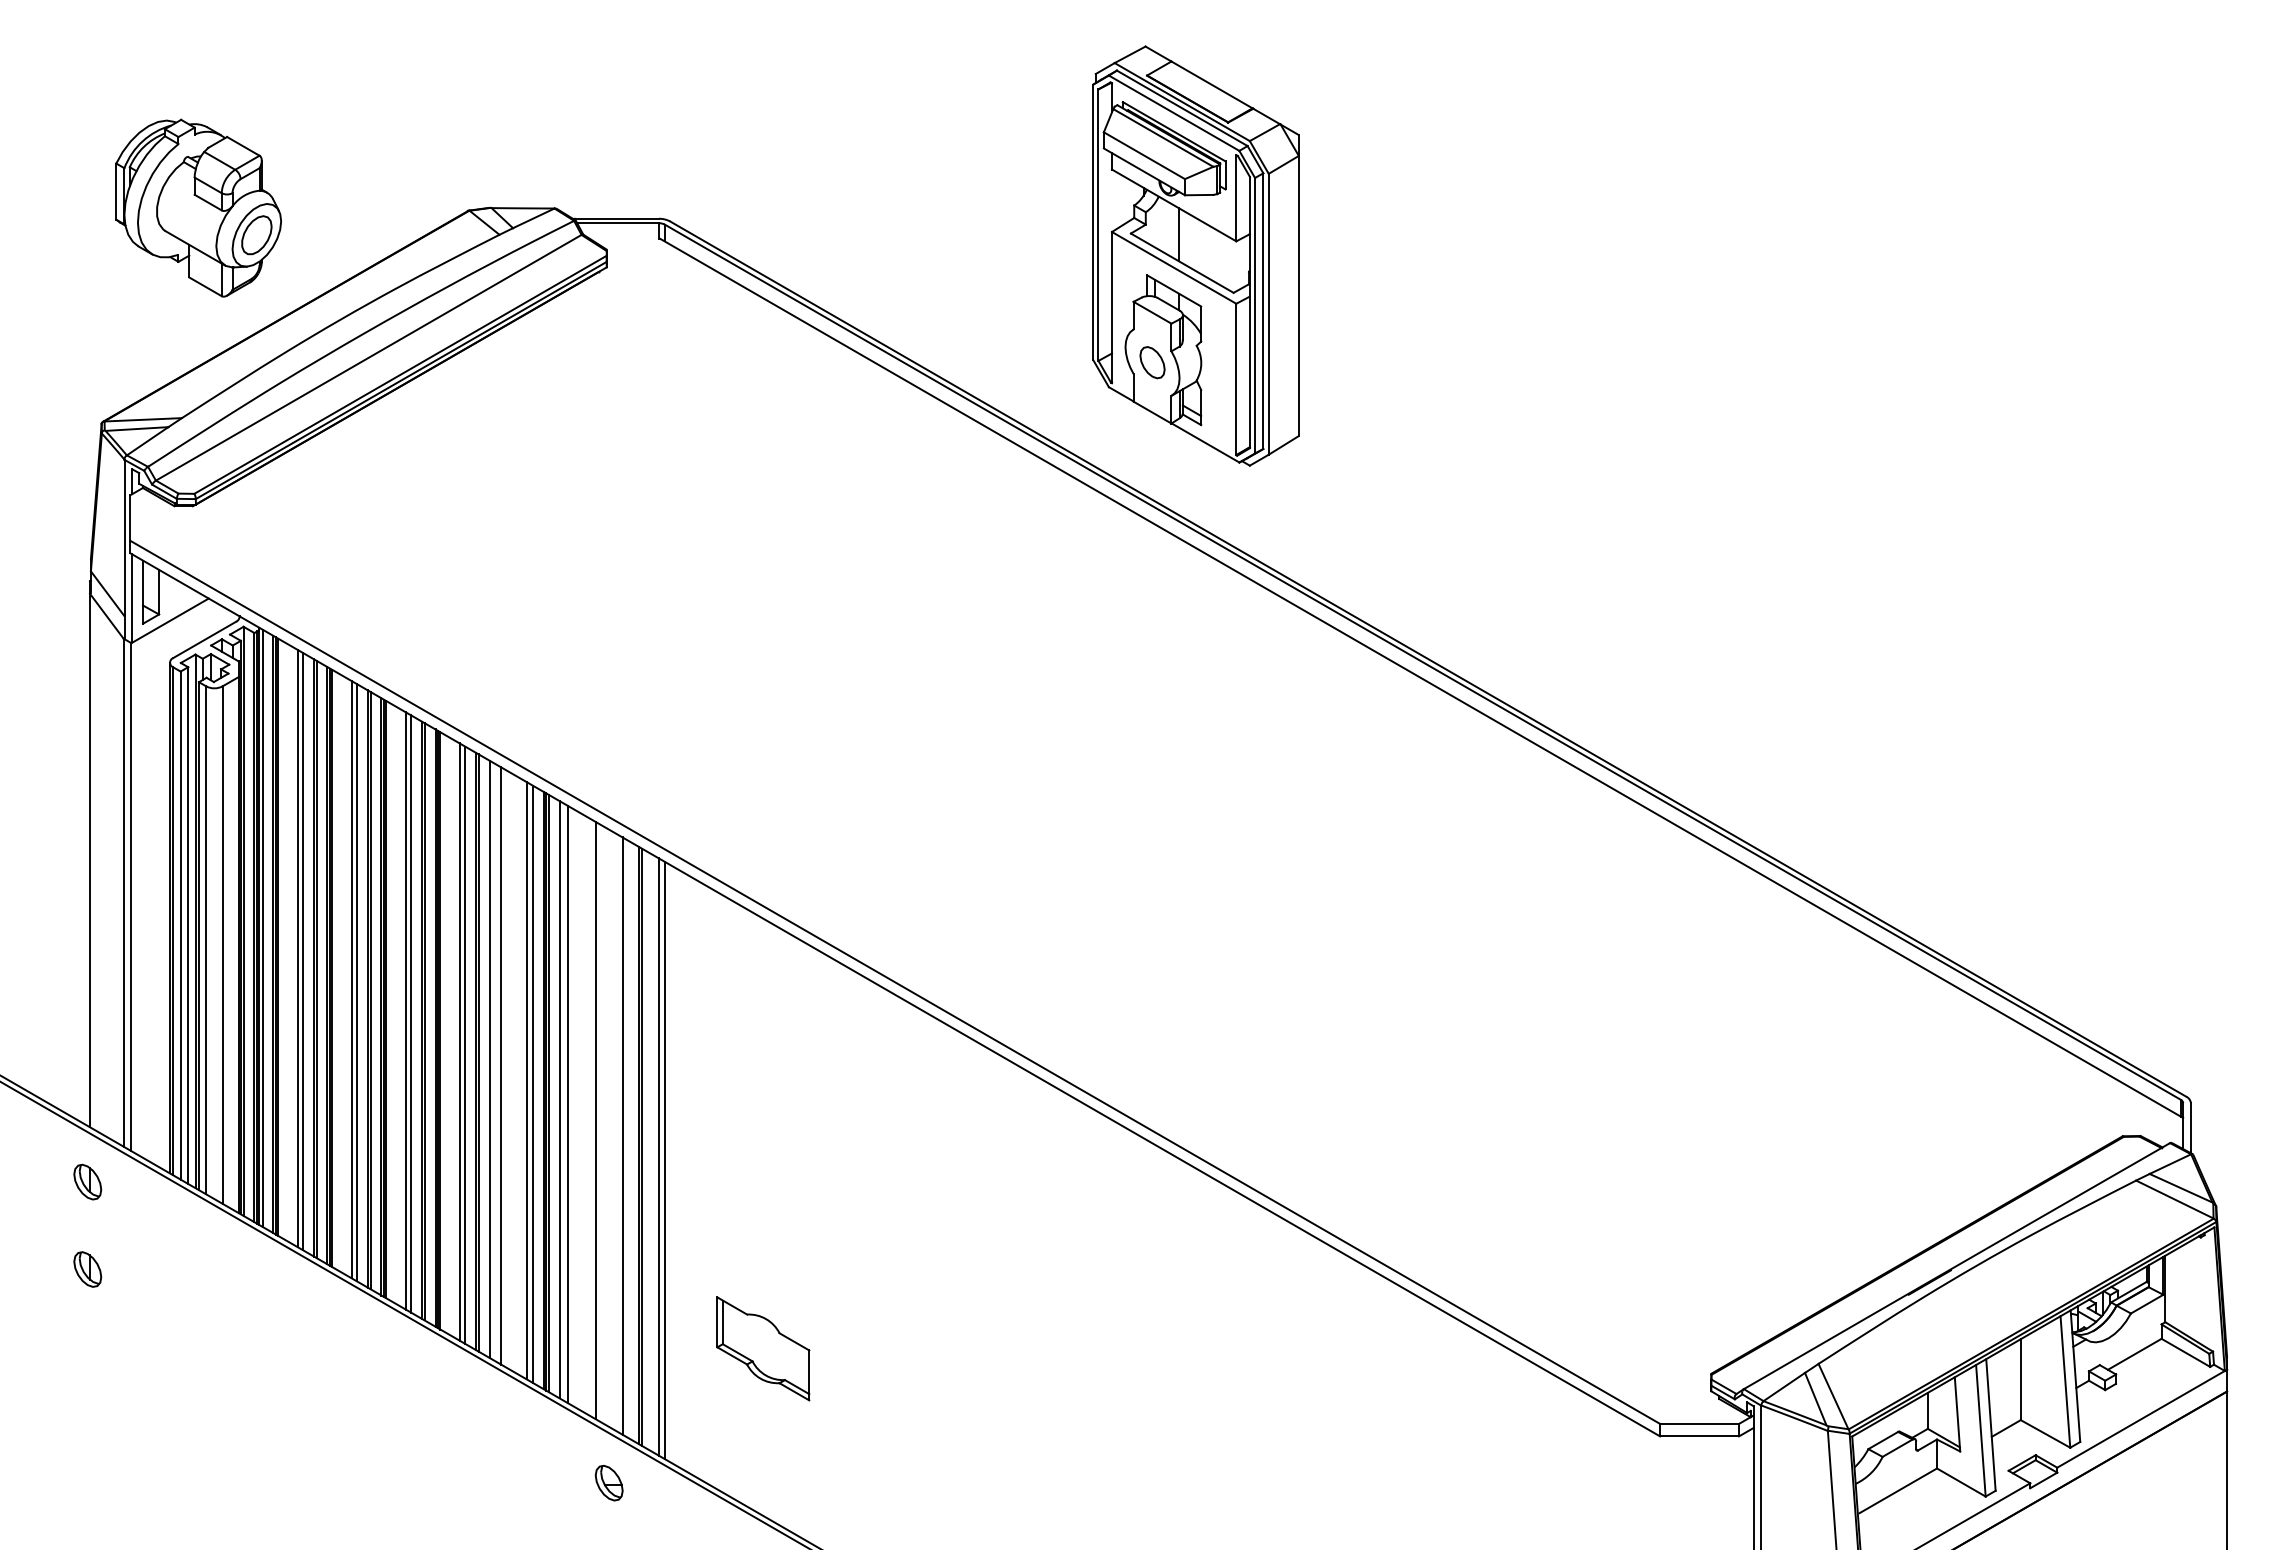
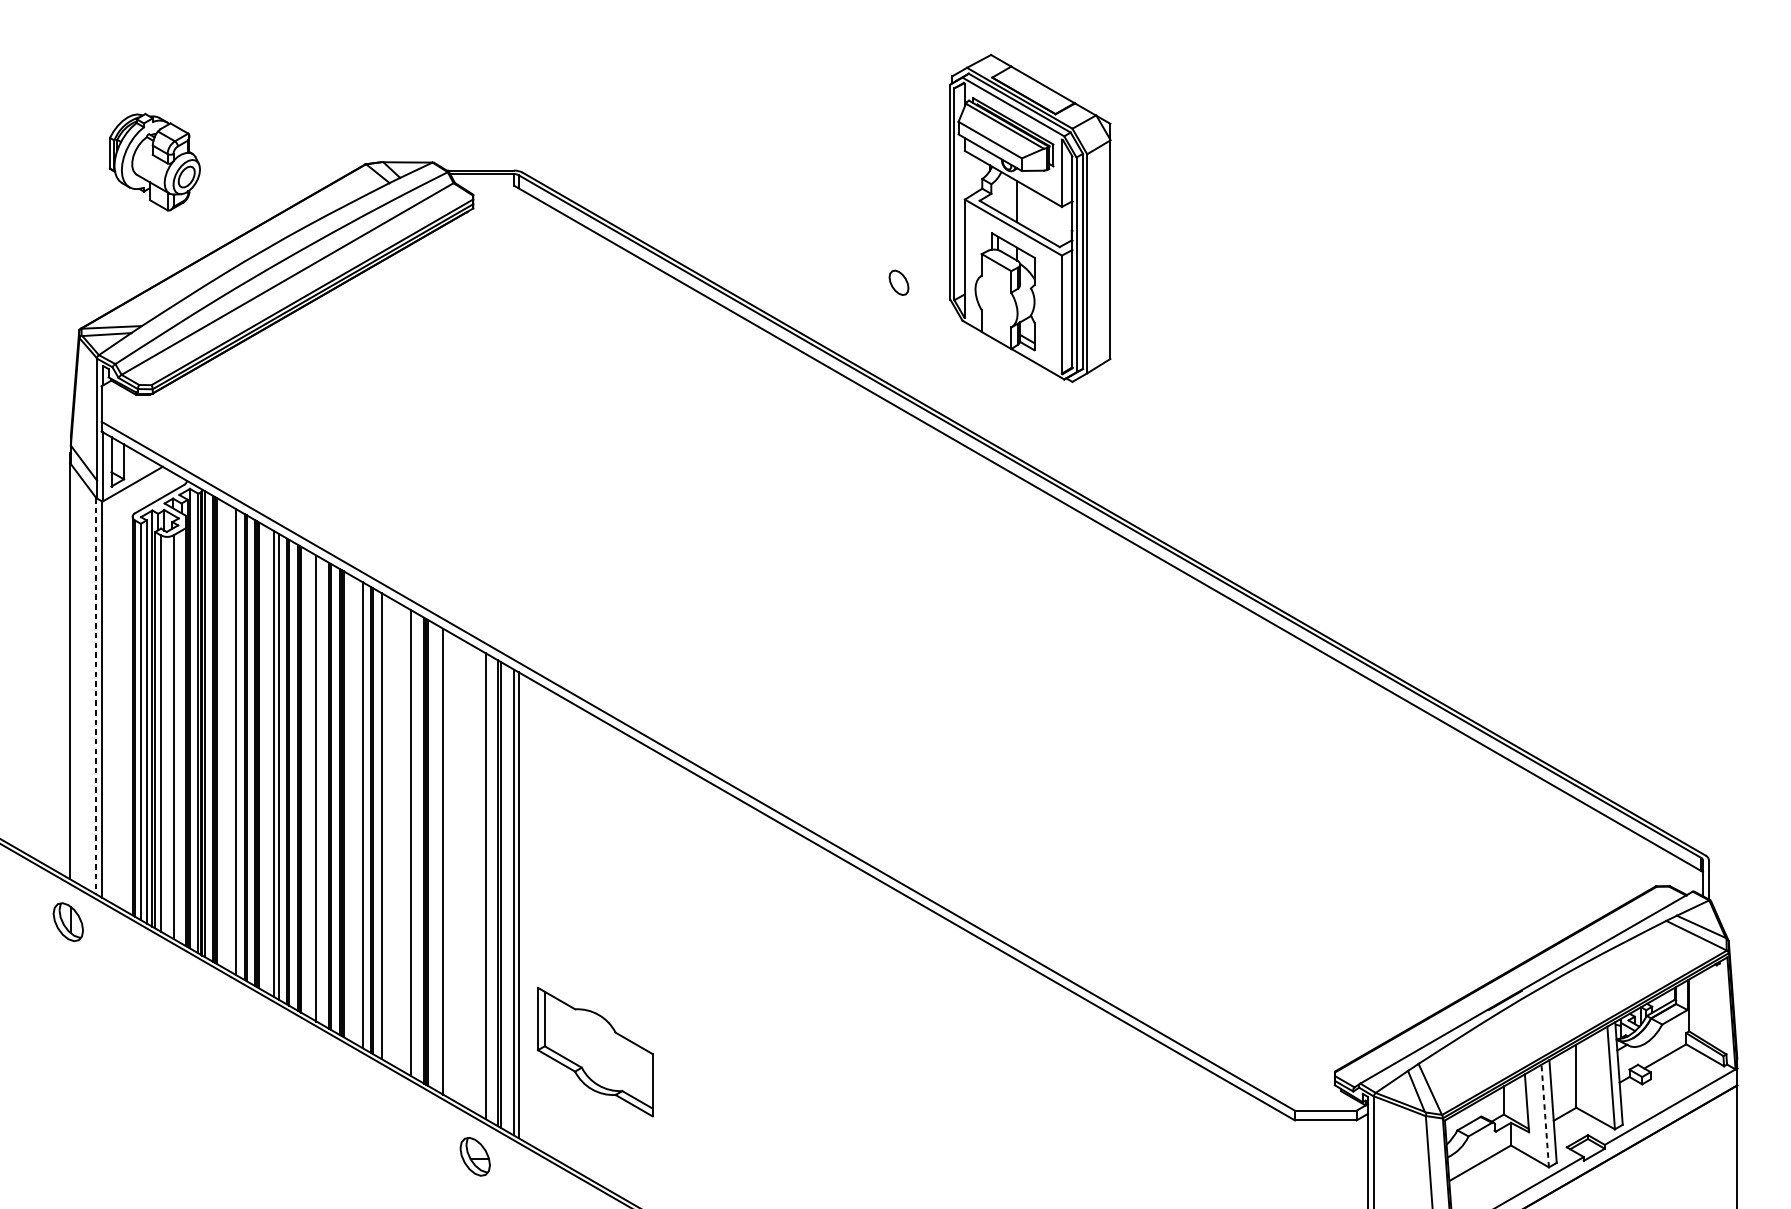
part: (198, 207) -> (154, 161), size x0.7
part: (1195, 255) -> (1030, 217), moved
line: (123, 892) -> (96, 696), solid -> dashed
line: (297, 948) -> (232, 739), removed
line: (411, 1013) -> (320, 790), removed
line: (459, 1041) -> (358, 812), removed
line: (501, 1065) -> (391, 831), removed
line: (532, 1083) -> (415, 845), removed
line: (559, 1099) -> (436, 857), removed
line: (595, 1120) -> (464, 874), removed
part: (87, 1181) -> (68, 921), size x1.4
part: (87, 1269) -> (68, 990), removed
part: (763, 1348) -> (595, 1051), size x1.6
line: (1980, 1430) -> (1544, 1115), solid -> dashed
part: (608, 1483) -> (474, 1157), size x1.4

